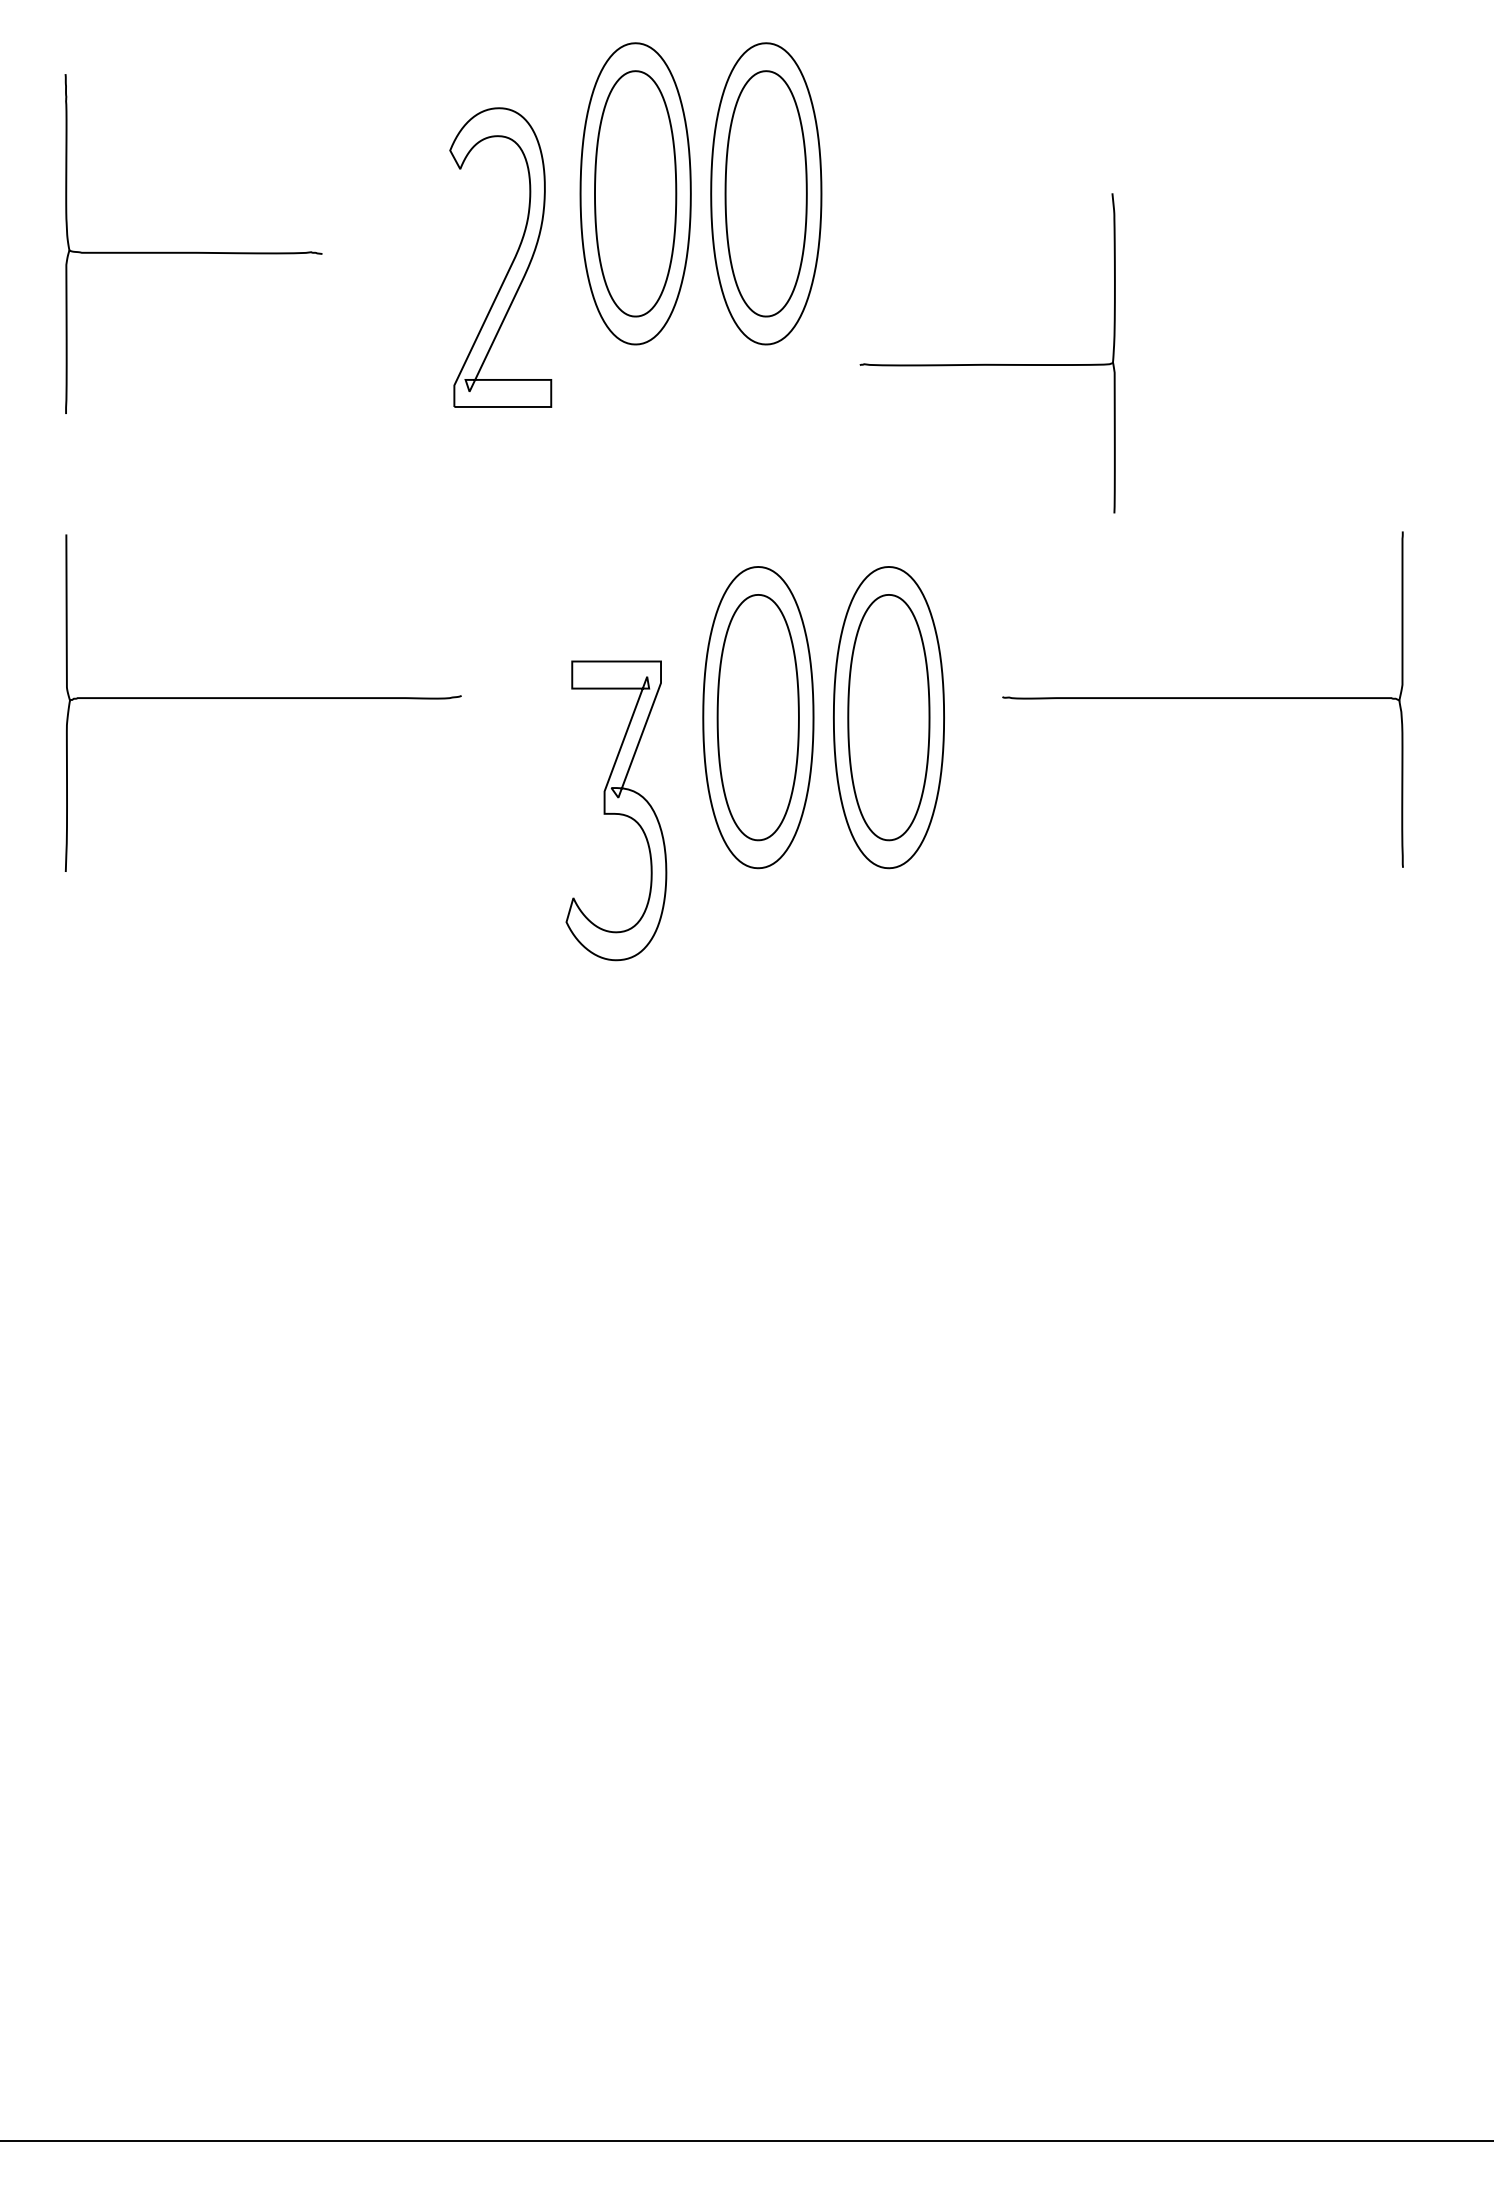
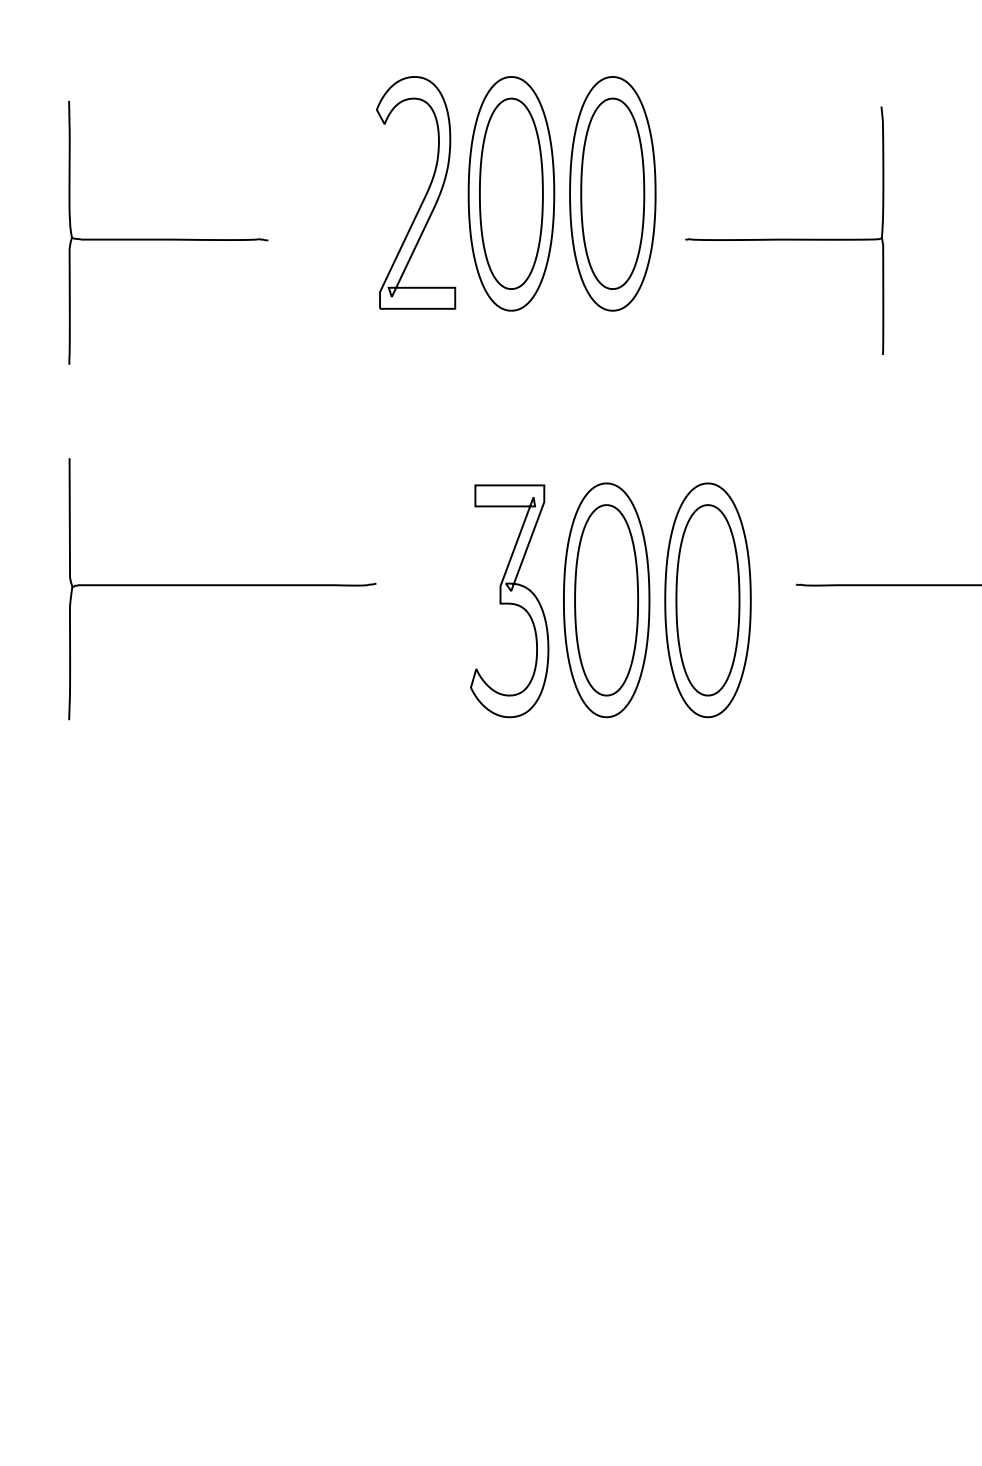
part: (511, 262) -> (424, 196), moved
part: (987, 363) -> (784, 238), moved
part: (616, 810) -> (509, 601), moved

